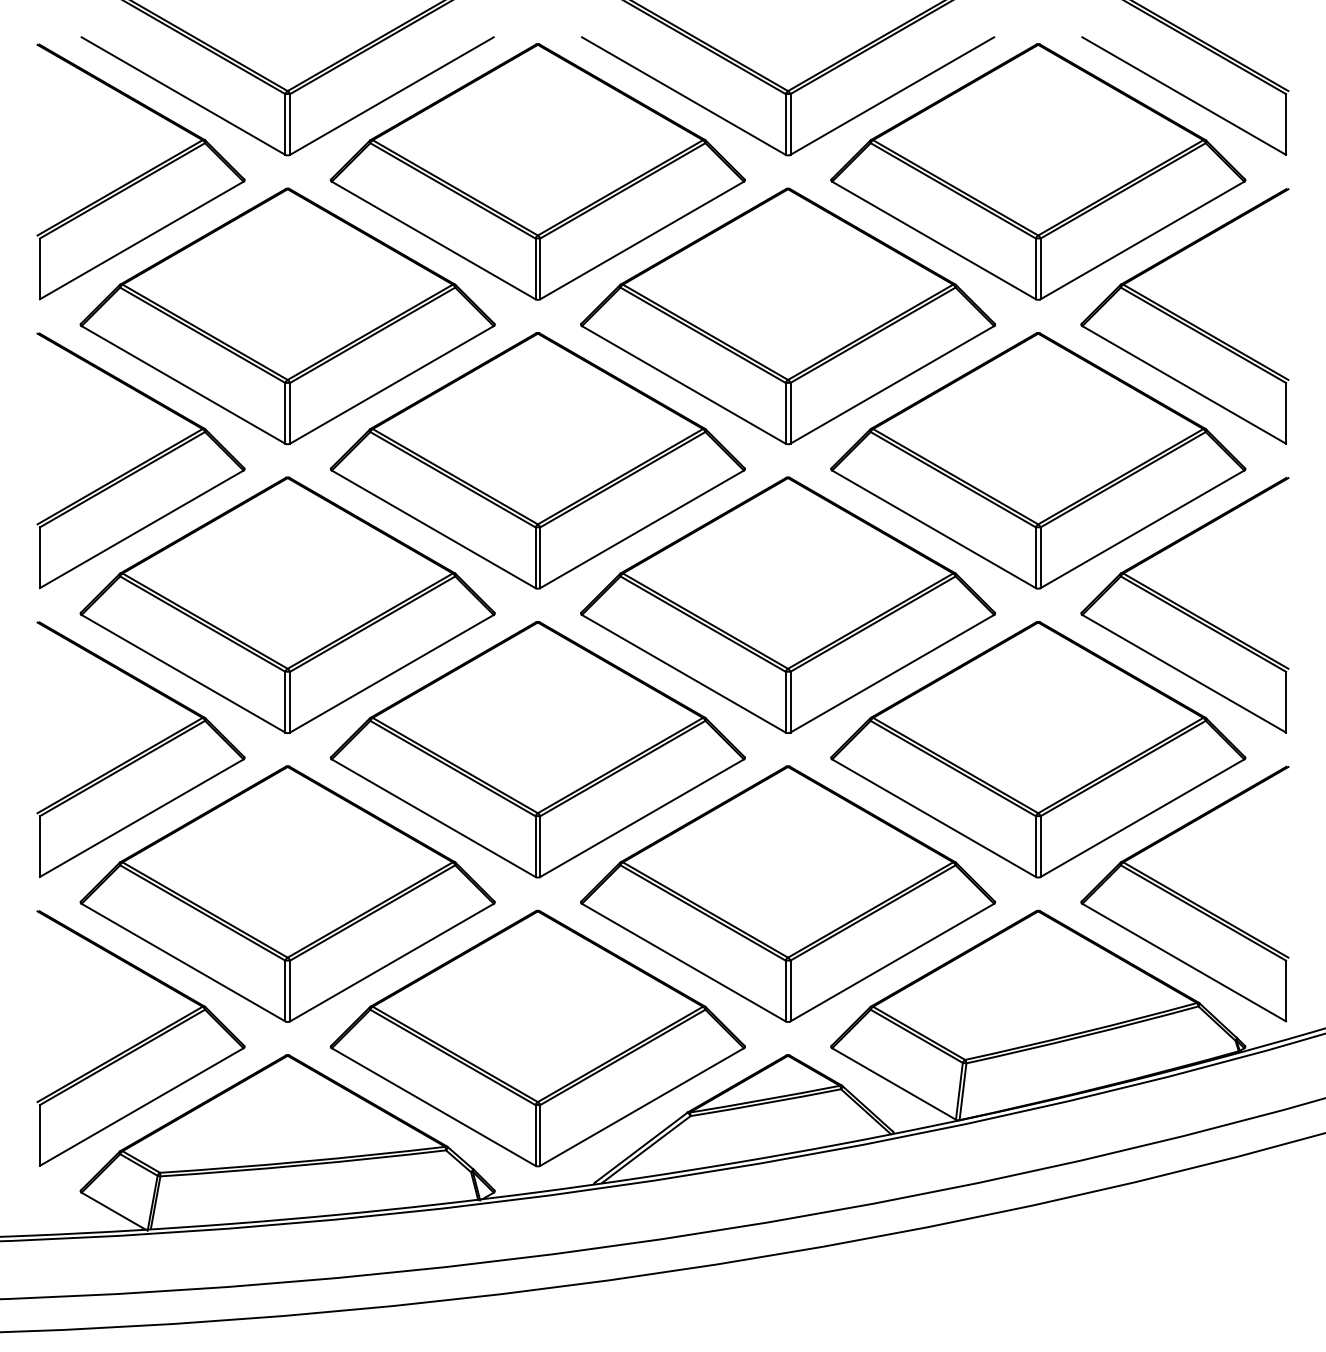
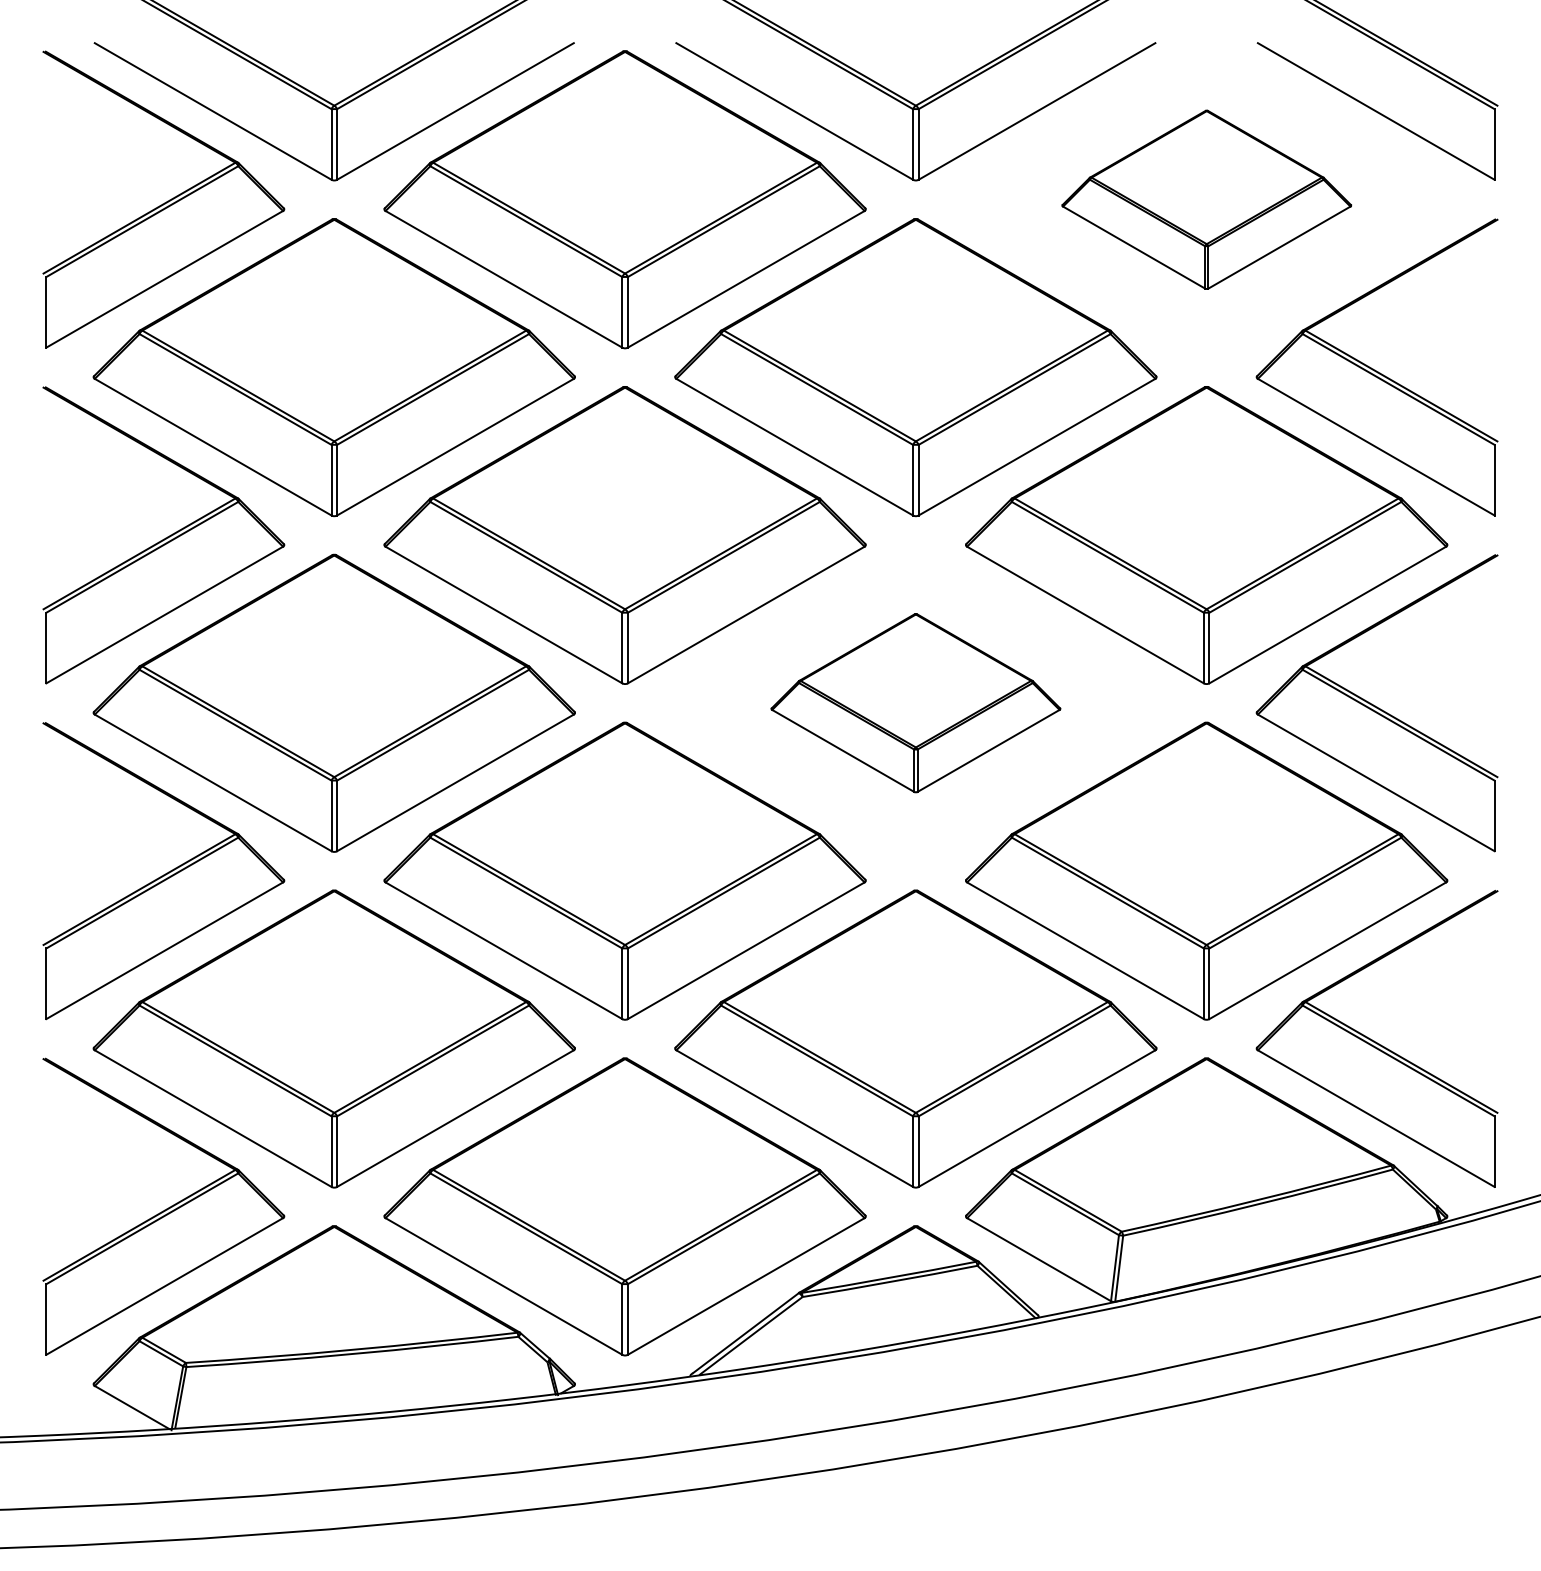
part: (1038, 171) -> (1206, 199), size x0.6
part: (787, 604) -> (915, 702), size x0.6

